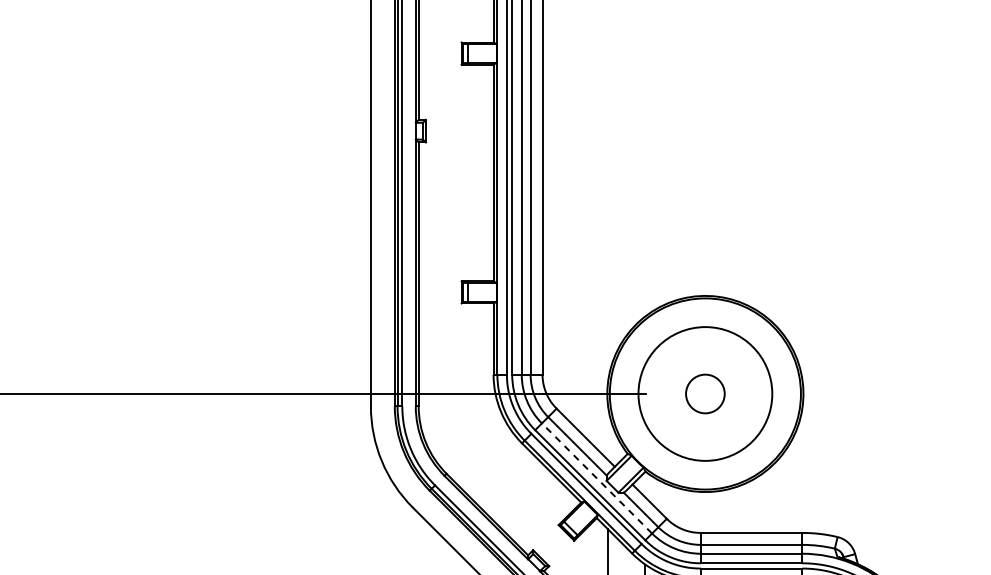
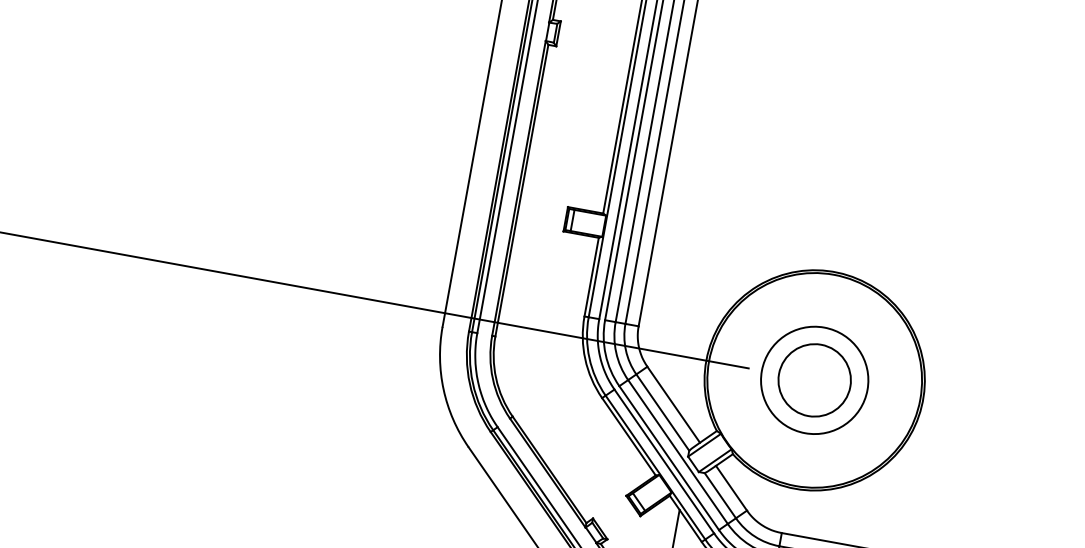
circle: (705, 393) -> (814, 379), size x0.71
circle: (705, 393) -> (814, 379), size x1.67
line: (597, 478) -> (678, 452), dashed -> solid

